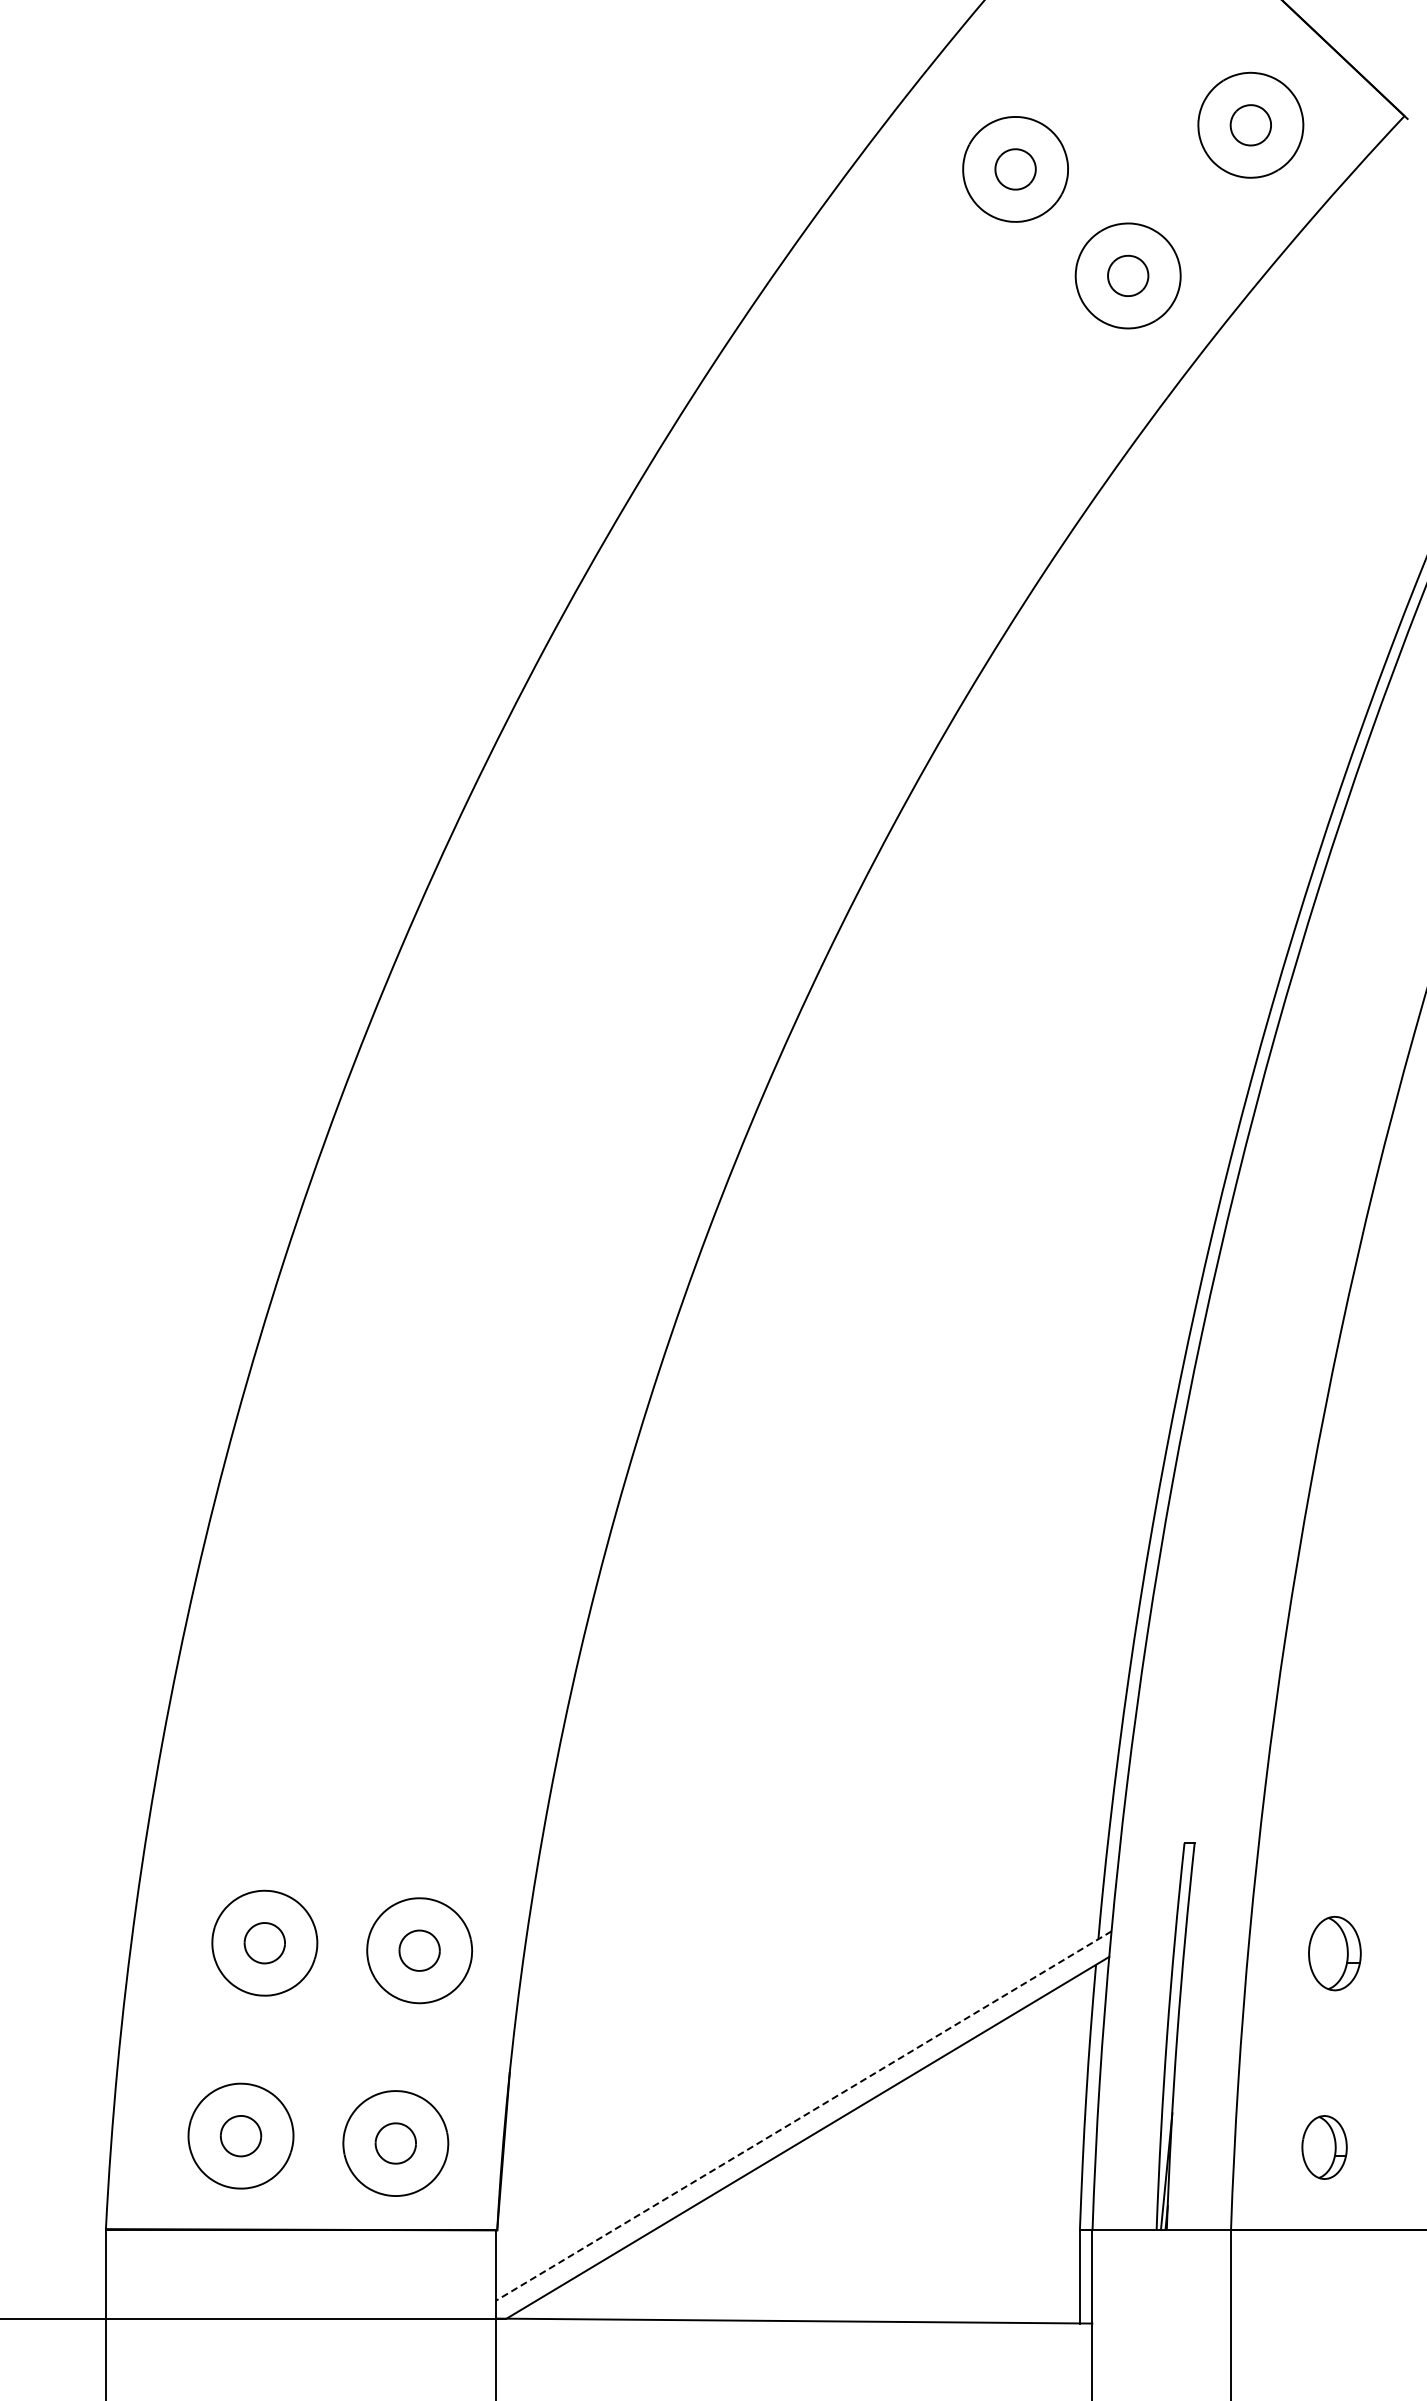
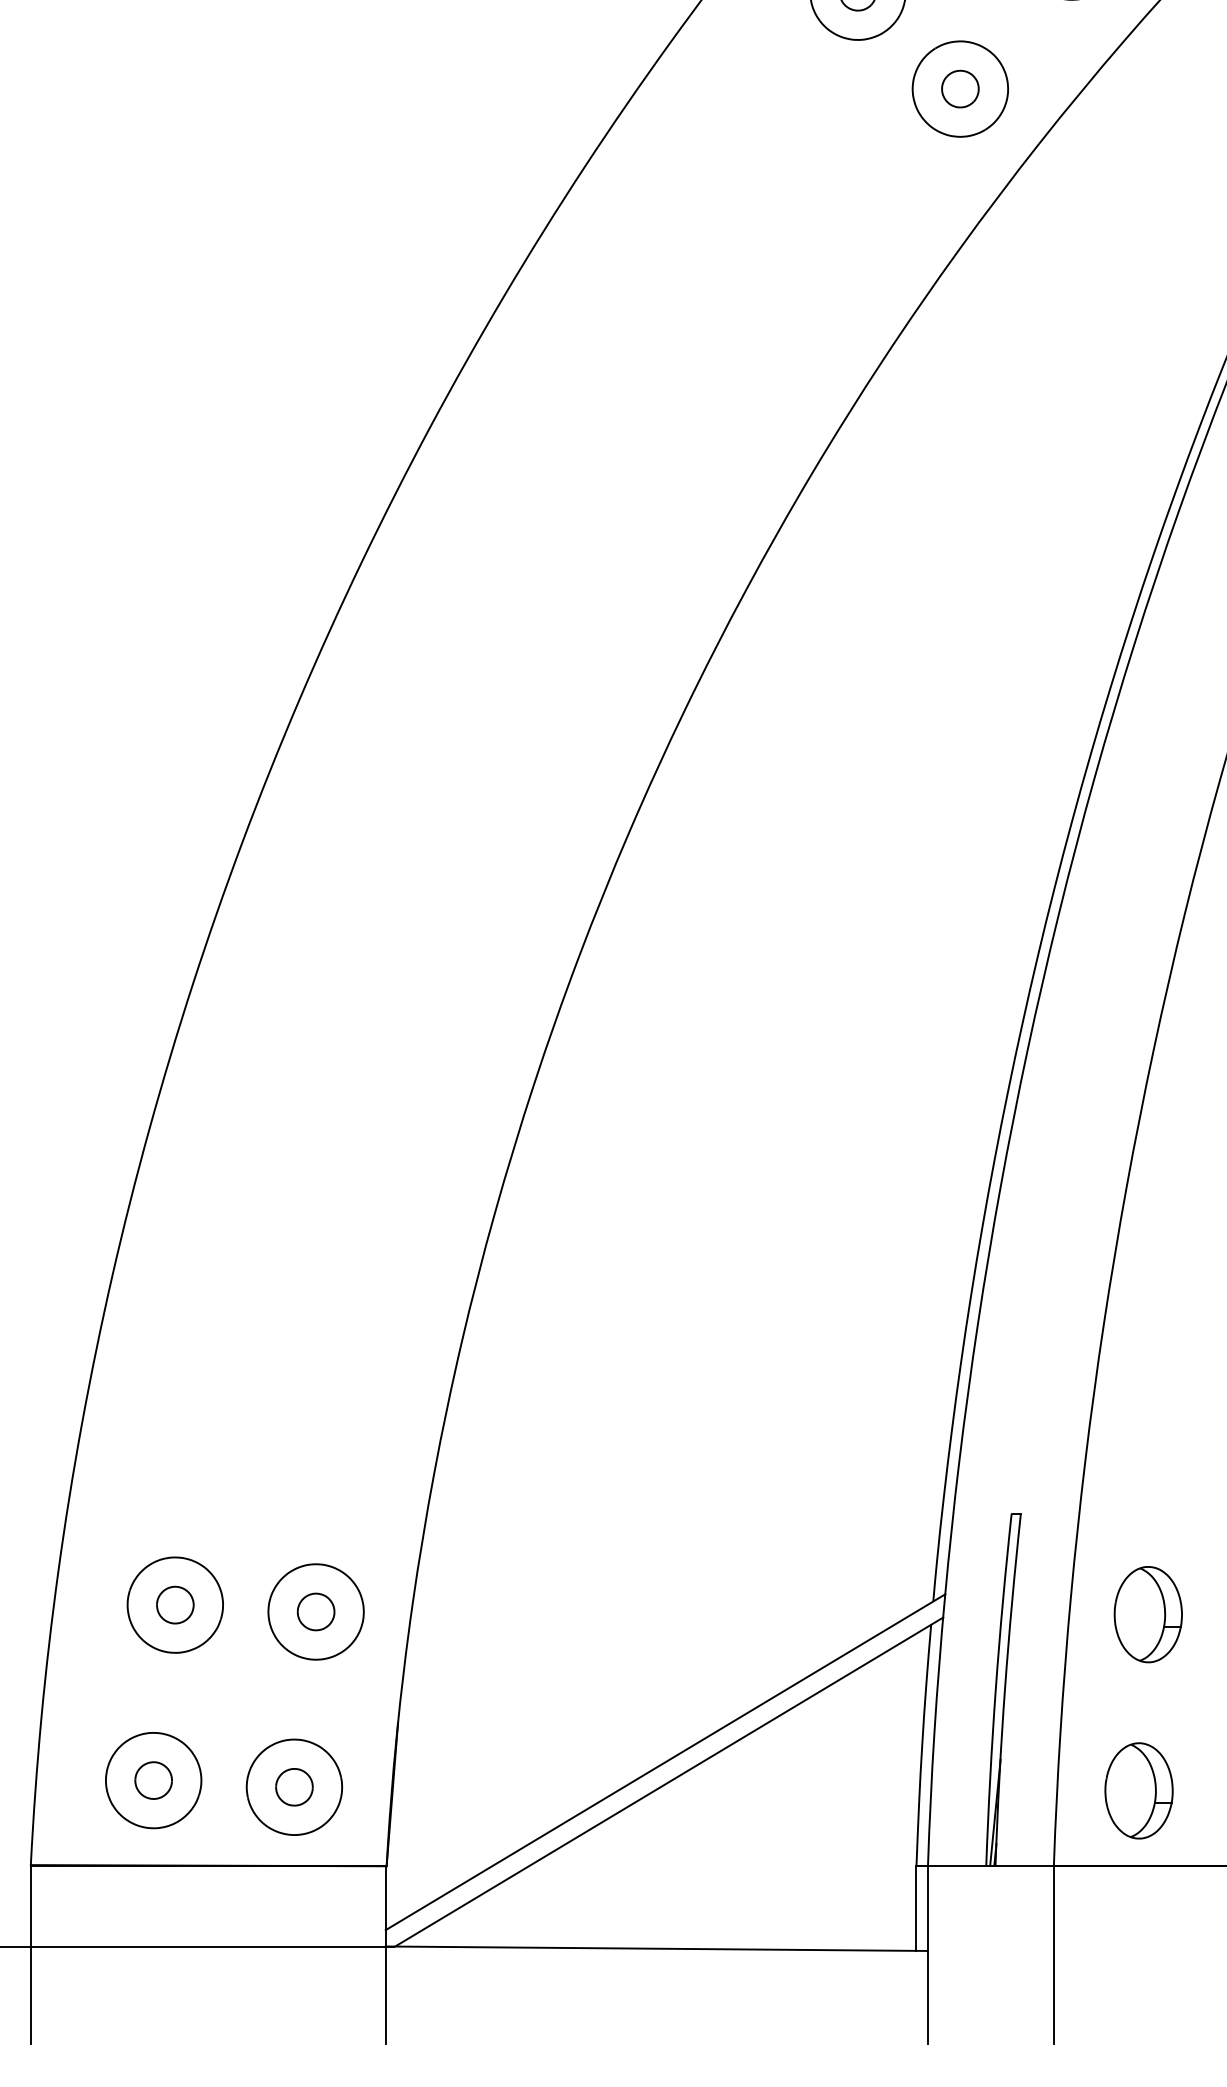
part: (1334, 1953) -> (1147, 1614), size x1.43
line: (803, 2115) -> (665, 1761), dashed -> solid
part: (1324, 2147) -> (1138, 1790), size x1.67

